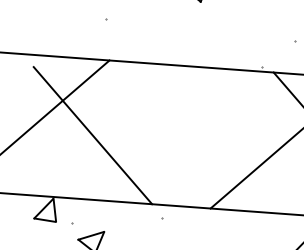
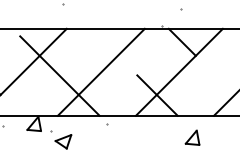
line: (158, 133) -> (100, 71), added
line: (247, 178) -> (157, 95), added

